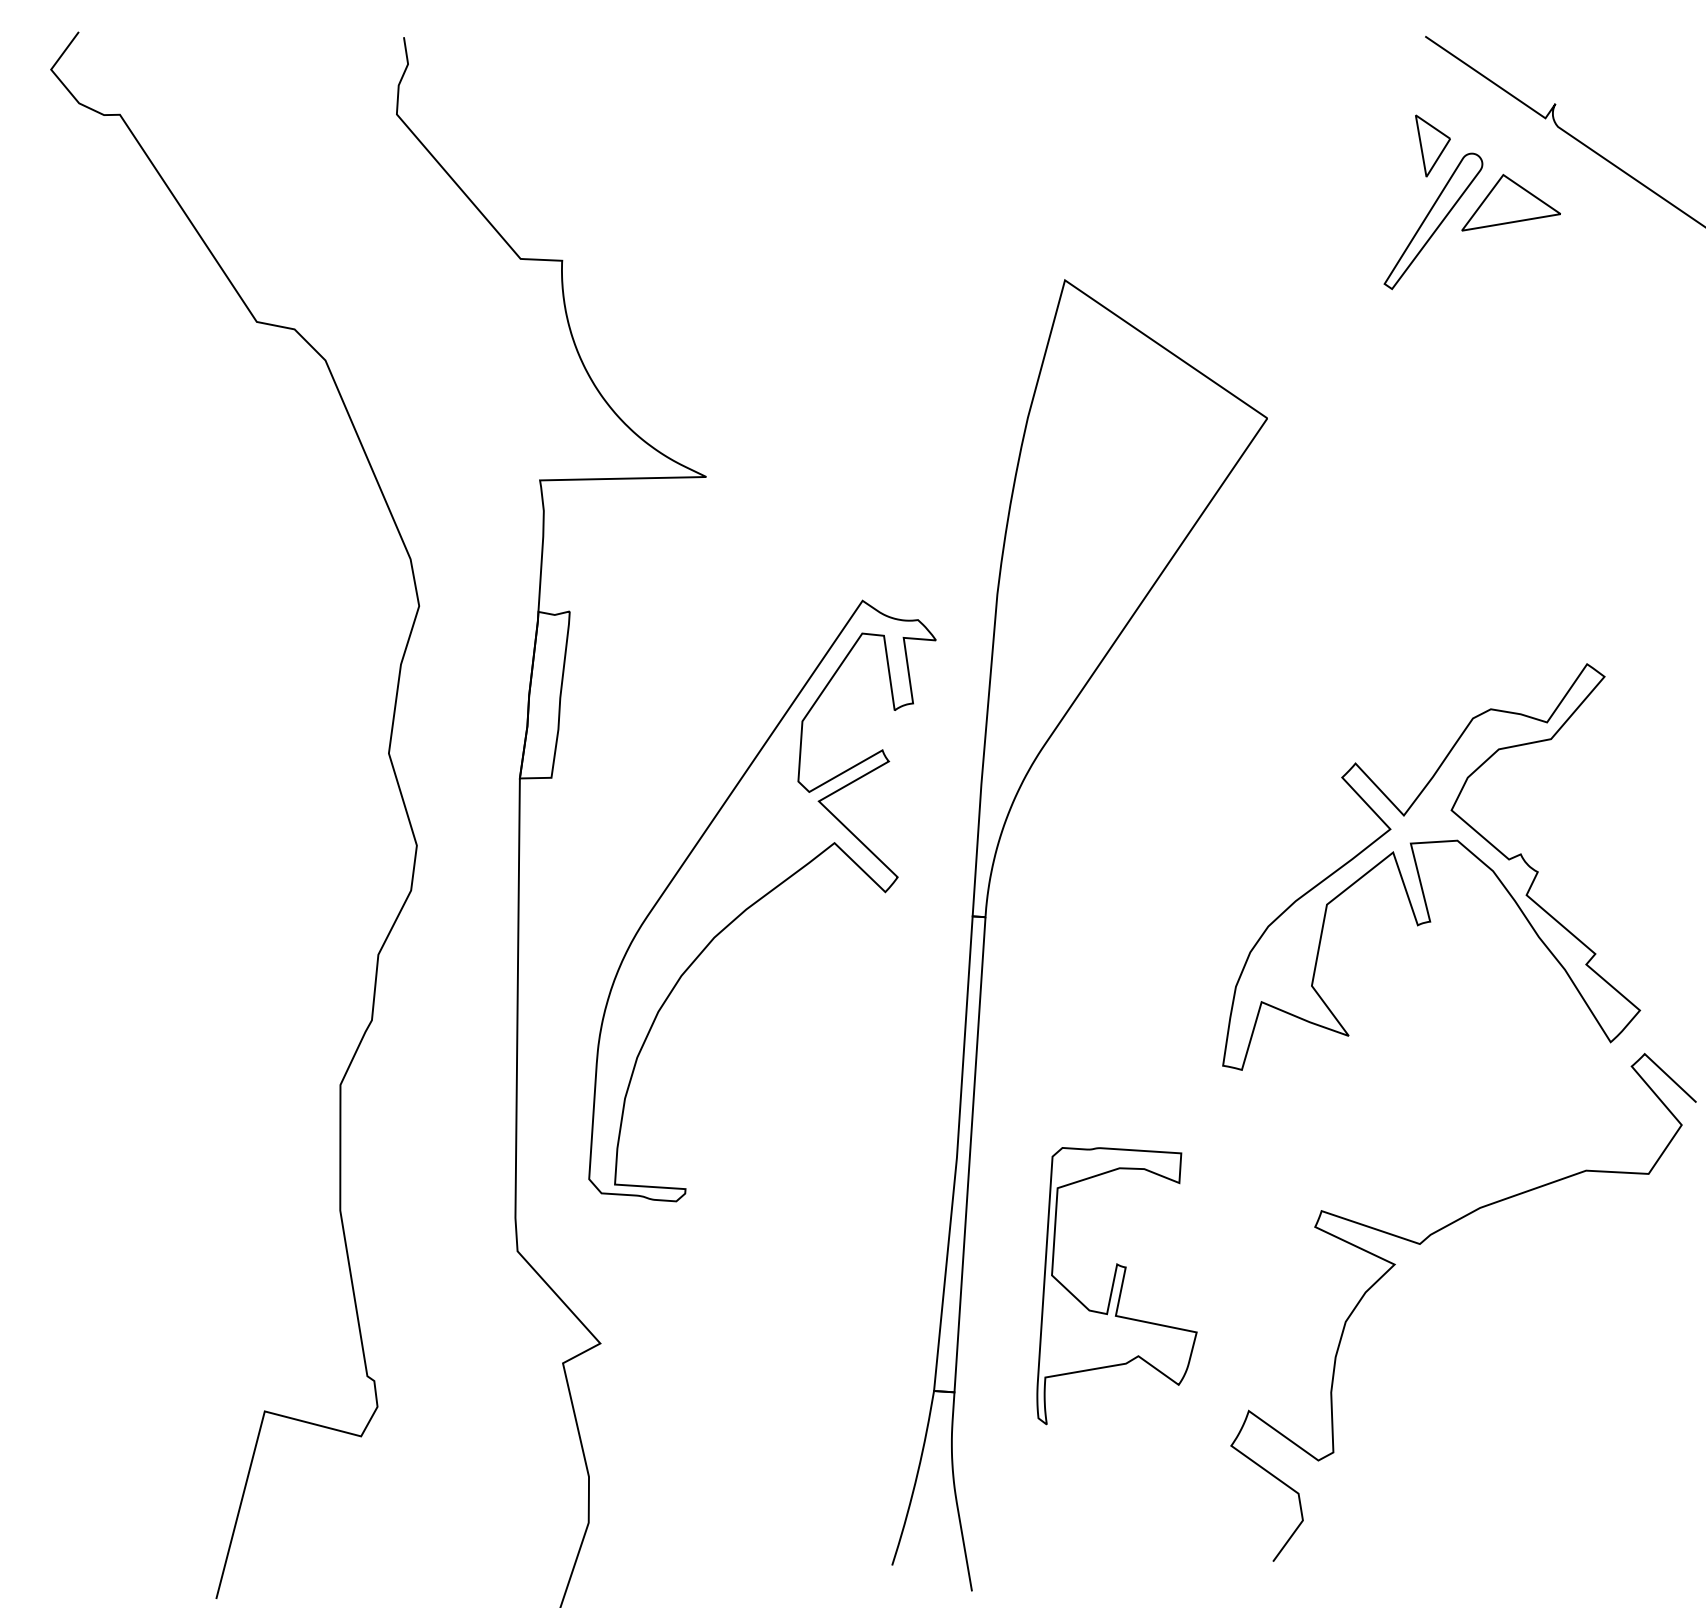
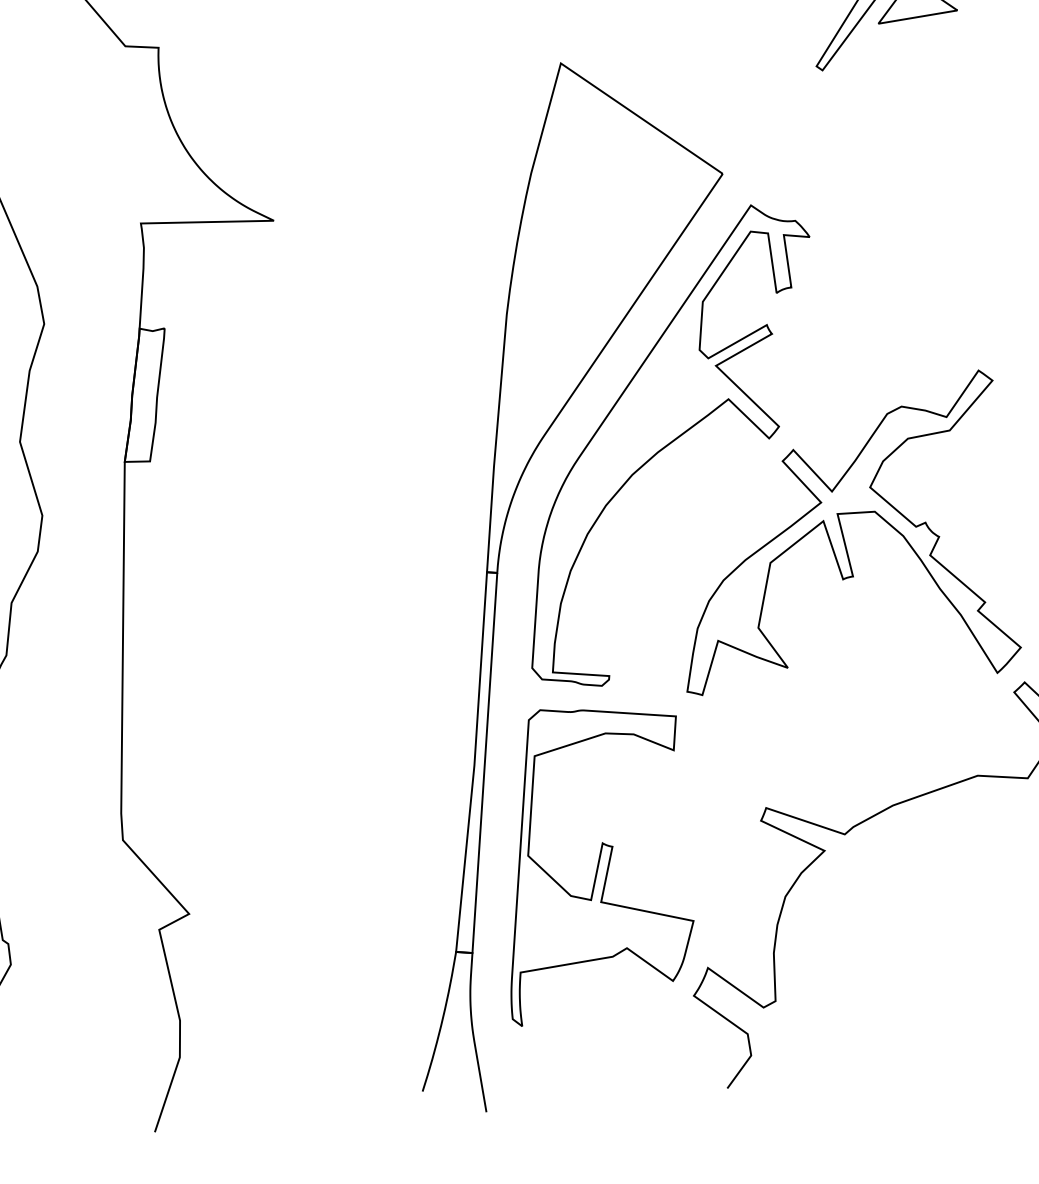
part: (762, 900) -> (670, 445), moved
part: (1116, 1285) -> (602, 867), size x1.43

